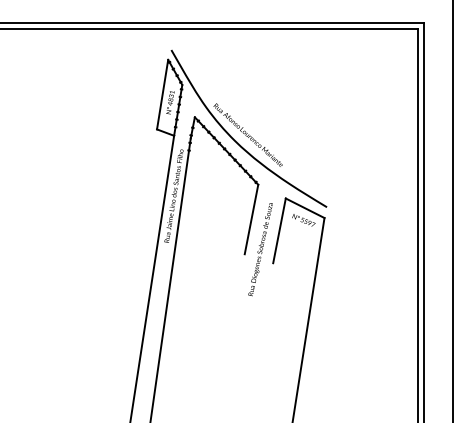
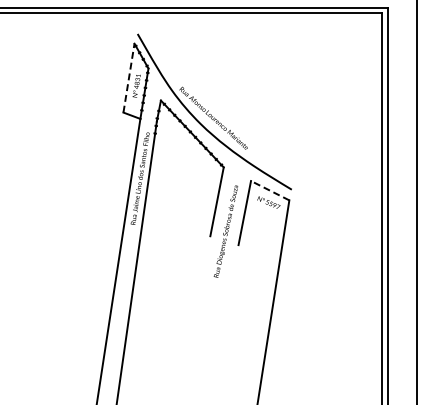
line: (162, 94) -> (128, 78), solid -> dashed
line: (305, 208) -> (270, 190), solid -> dashed

